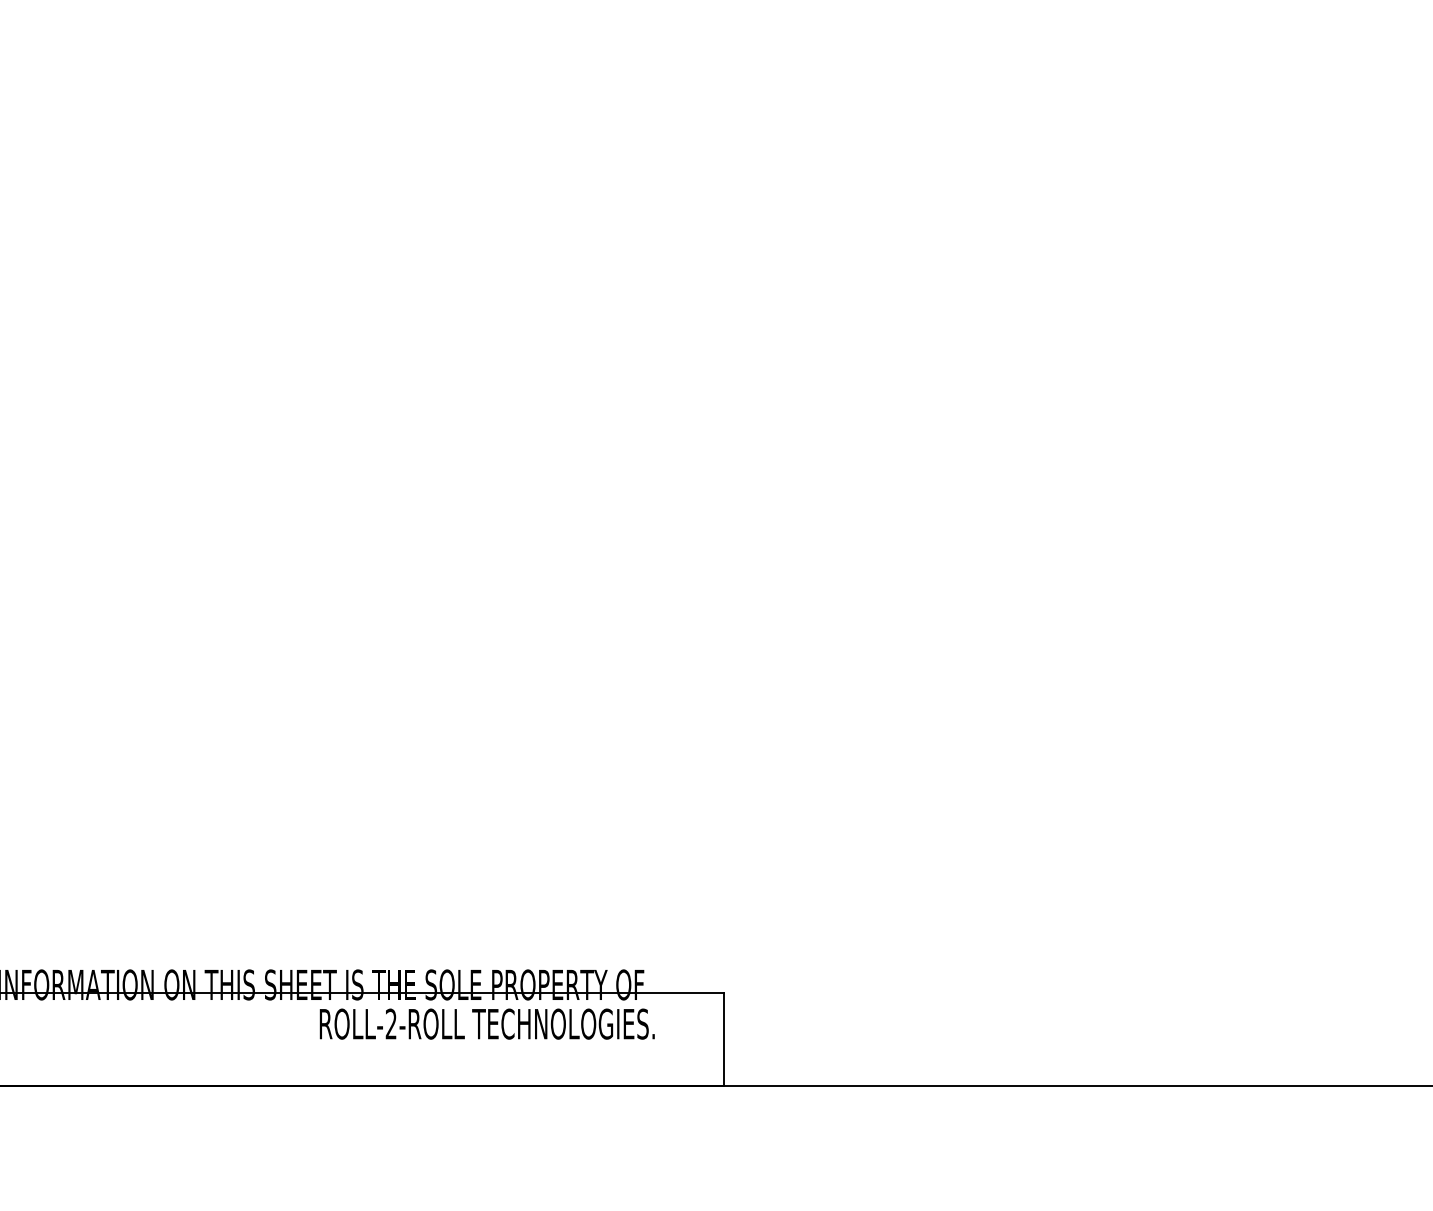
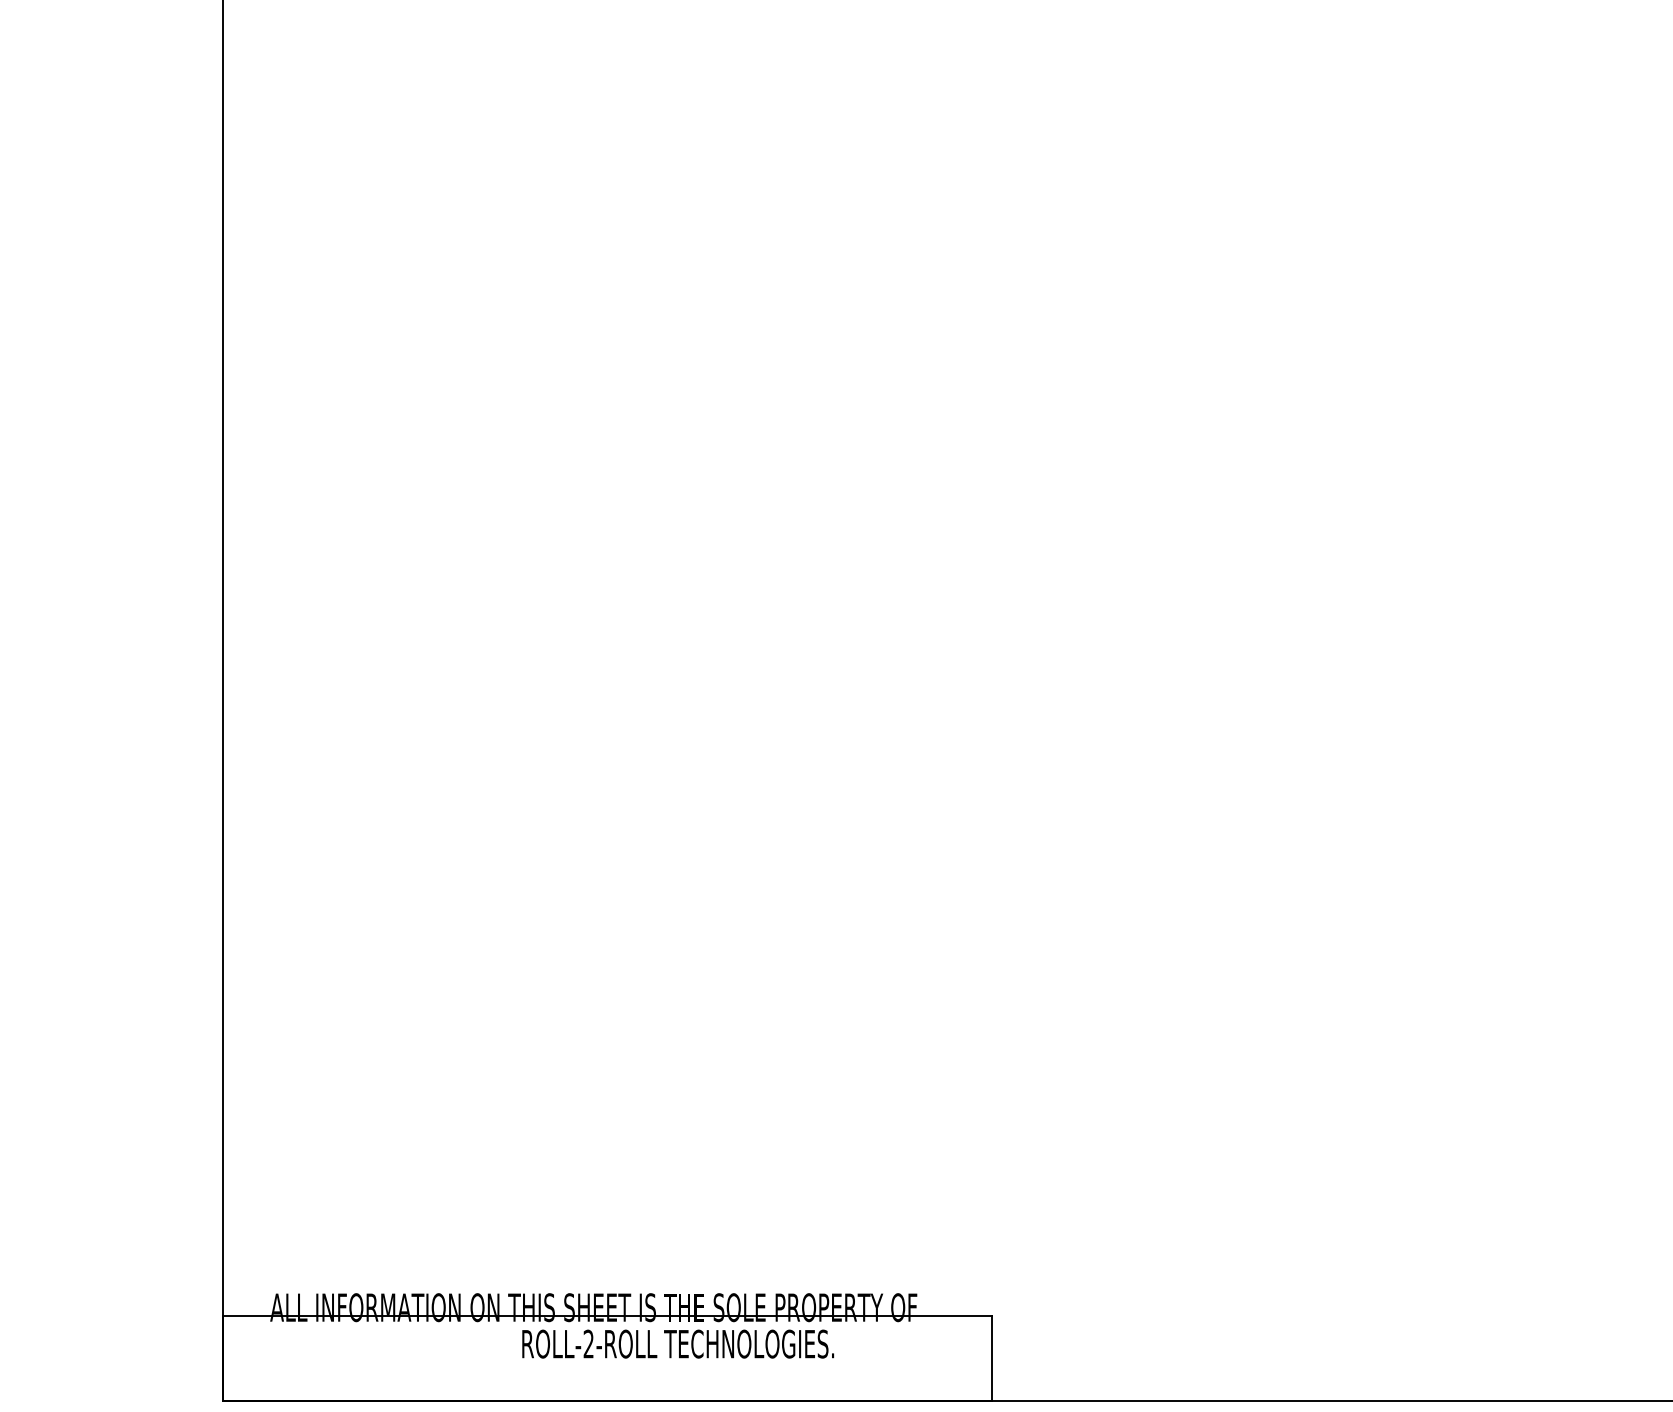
text: (486, 1023) -> (677, 1343), moved

